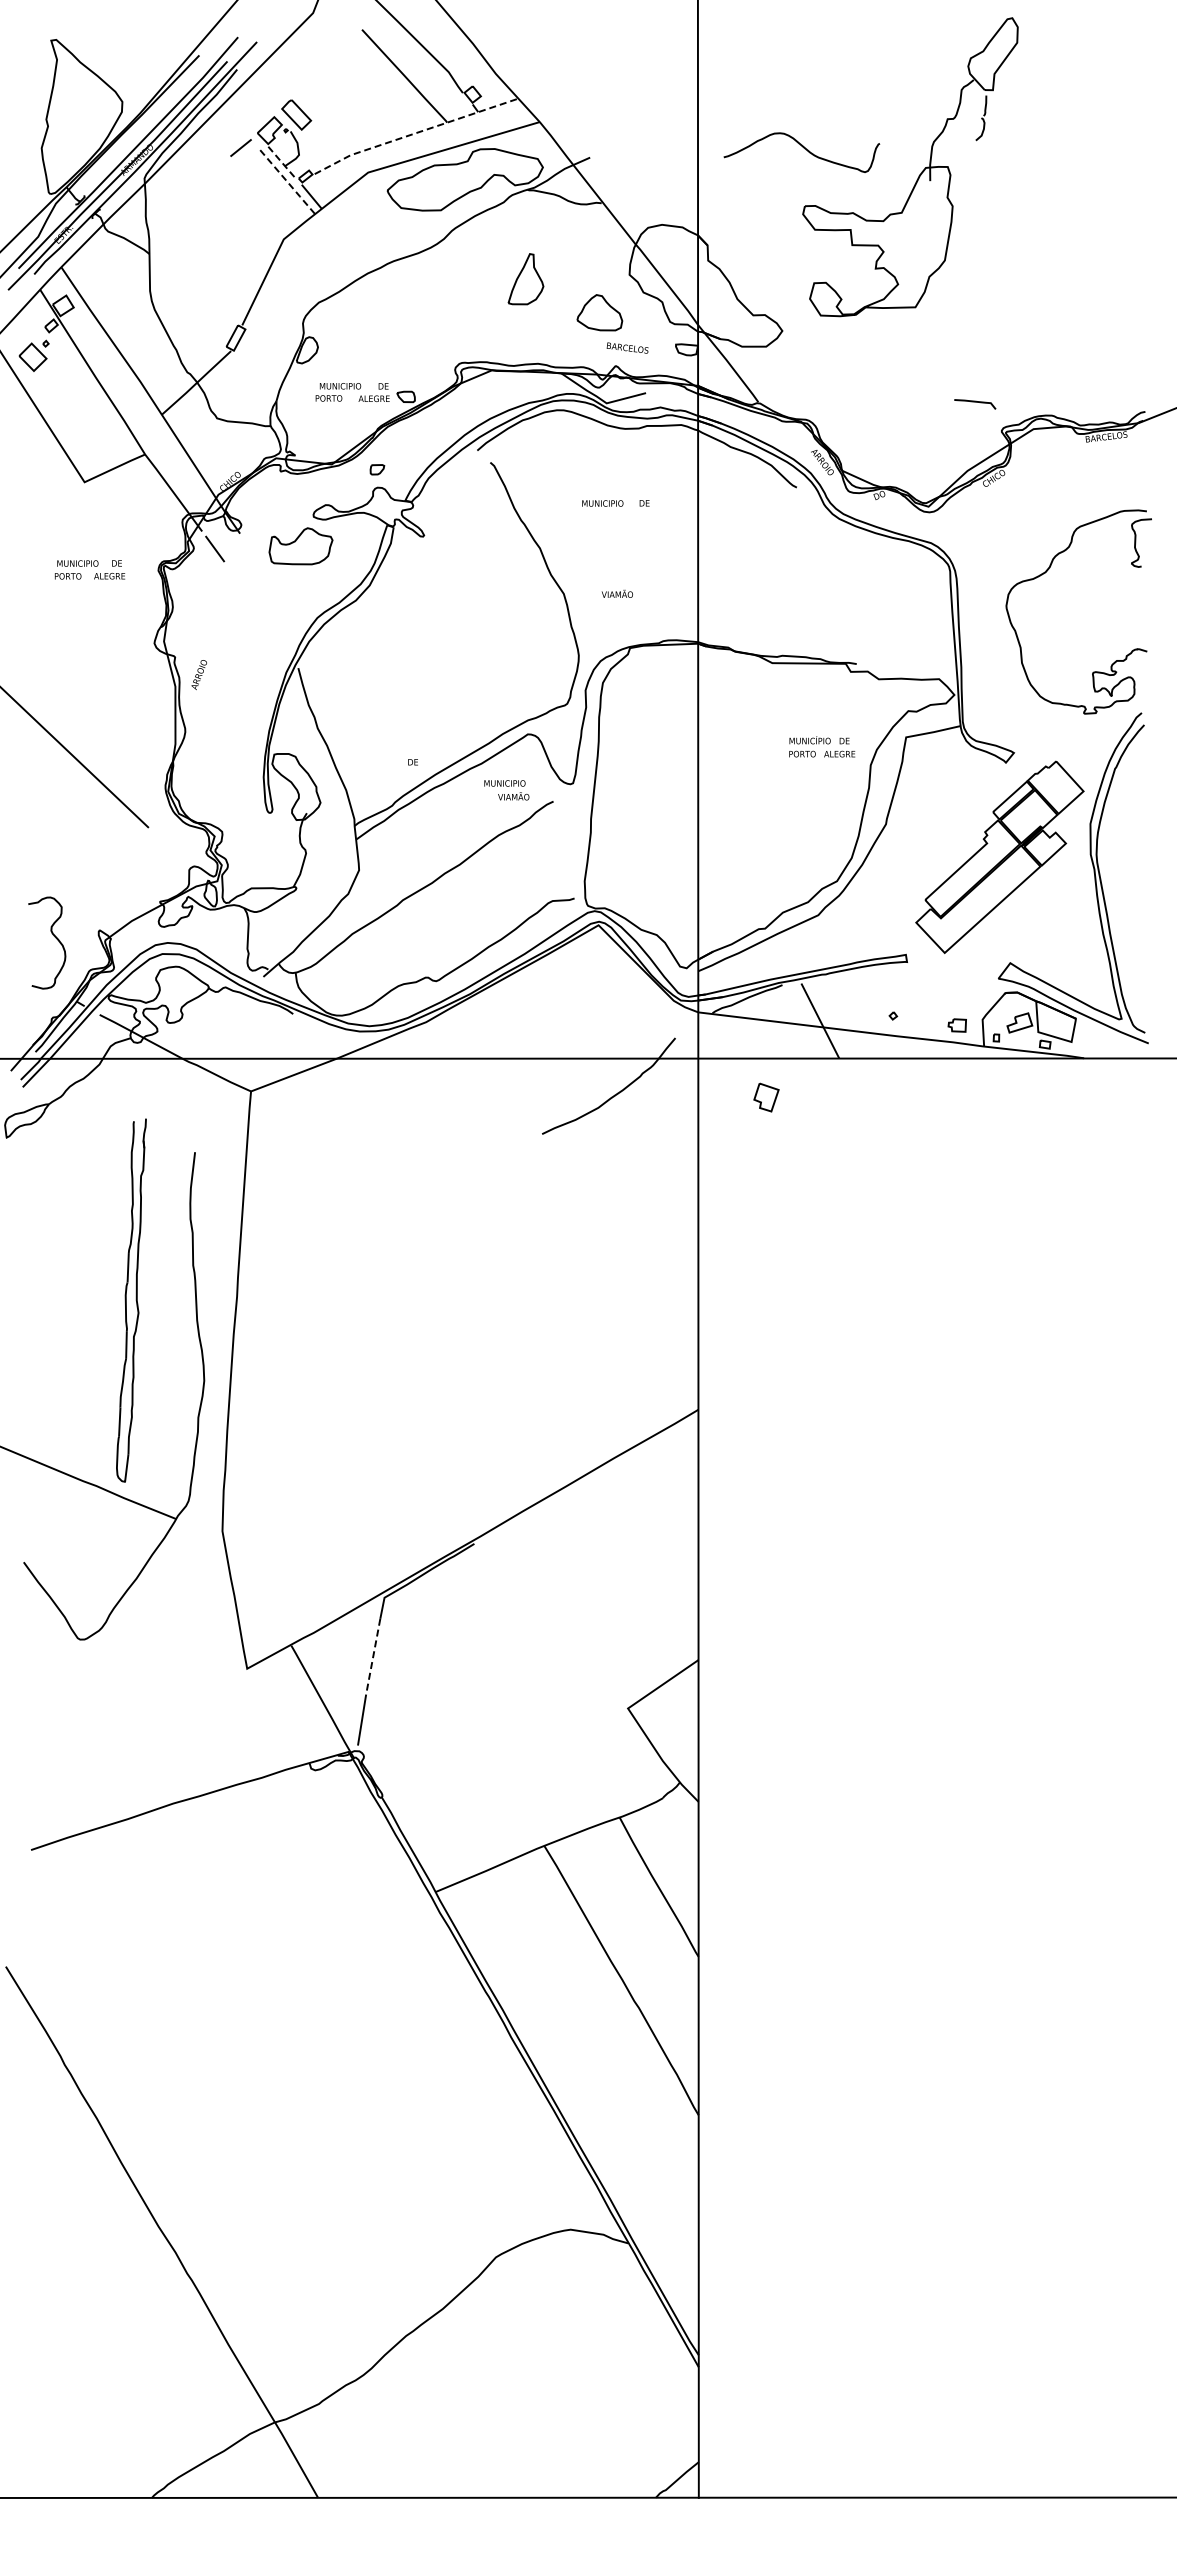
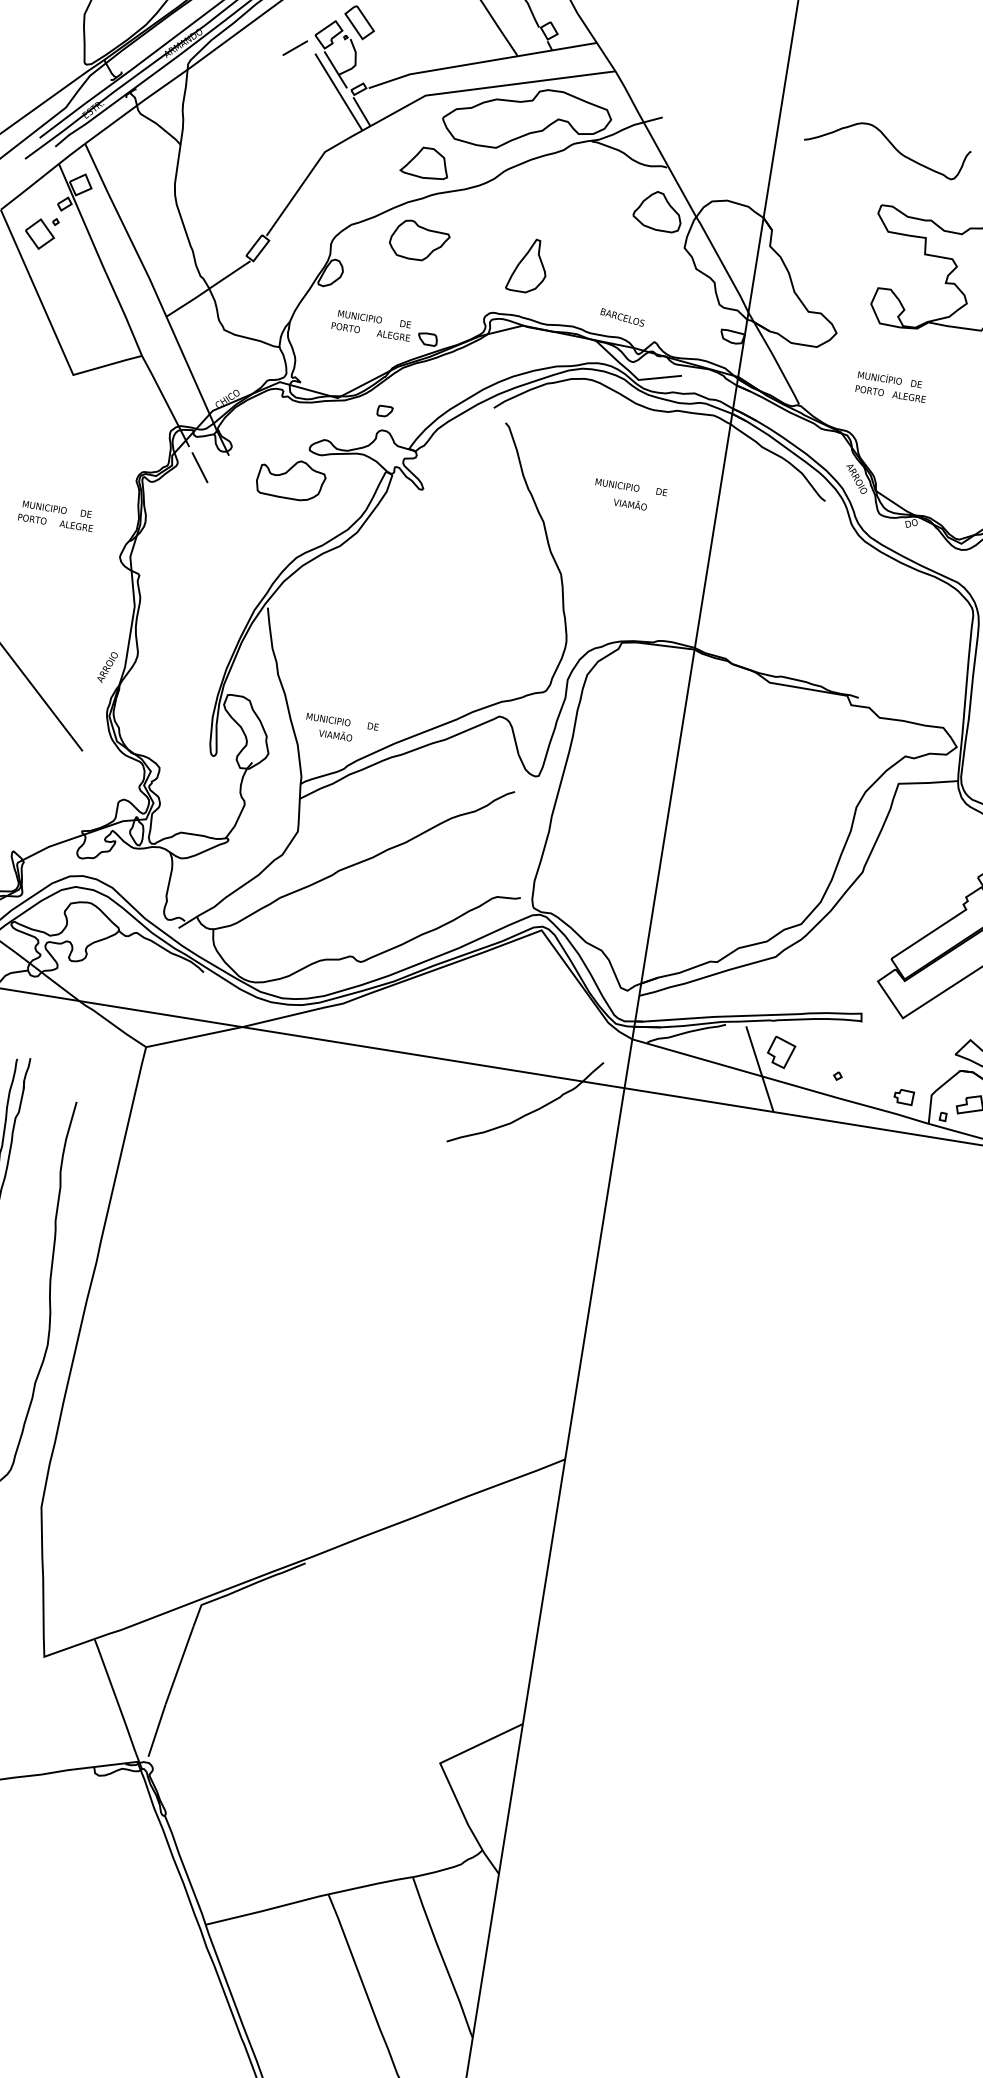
line: (414, 133) -> (481, 62), dashed -> solid
line: (282, 163) -> (336, 71), dashed -> solid
line: (289, 183) -> (340, 93), dashed -> solid
part: (378, 234) -> (425, 162), added
part: (525, 279) -> (527, 265), moved
part: (384, 307) -> (419, 241), added
part: (599, 312) -> (657, 210), moved
text: (627, 347) -> (622, 316), moved
text: (90, 569) -> (57, 515), moved
text: (616, 593) -> (629, 503), moved
text: (198, 675) -> (106, 667), moved
text: (822, 746) -> (892, 386), moved
text: (506, 790) -> (329, 727), moved
part: (766, 1097) -> (781, 1052), moved
line: (373, 1656) -> (179, 1665), dashed -> solid

